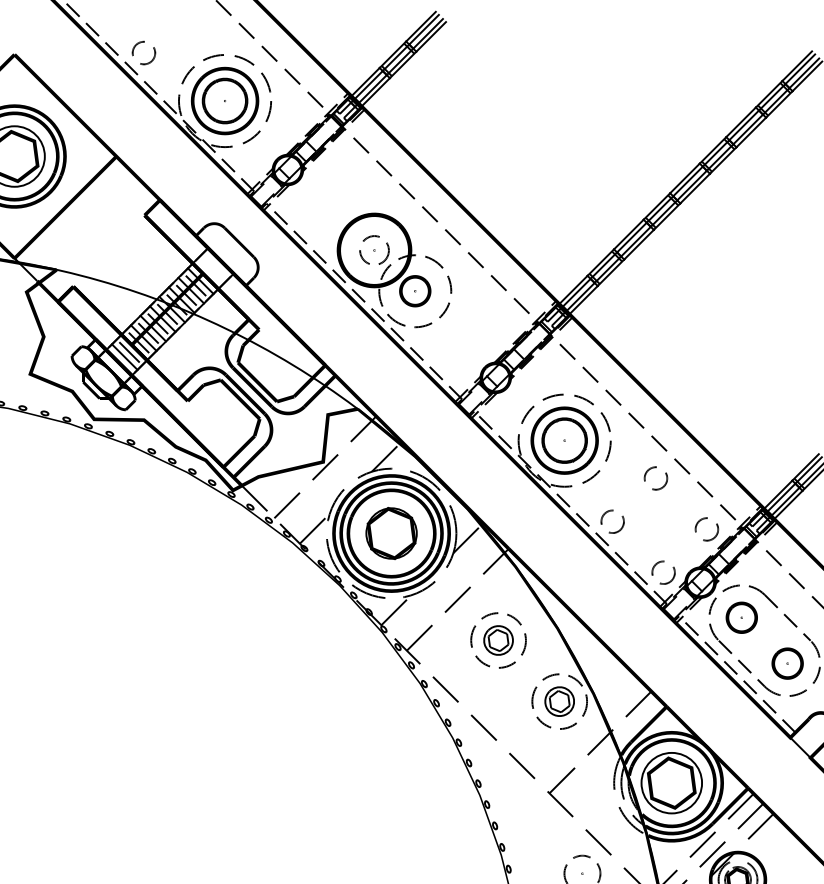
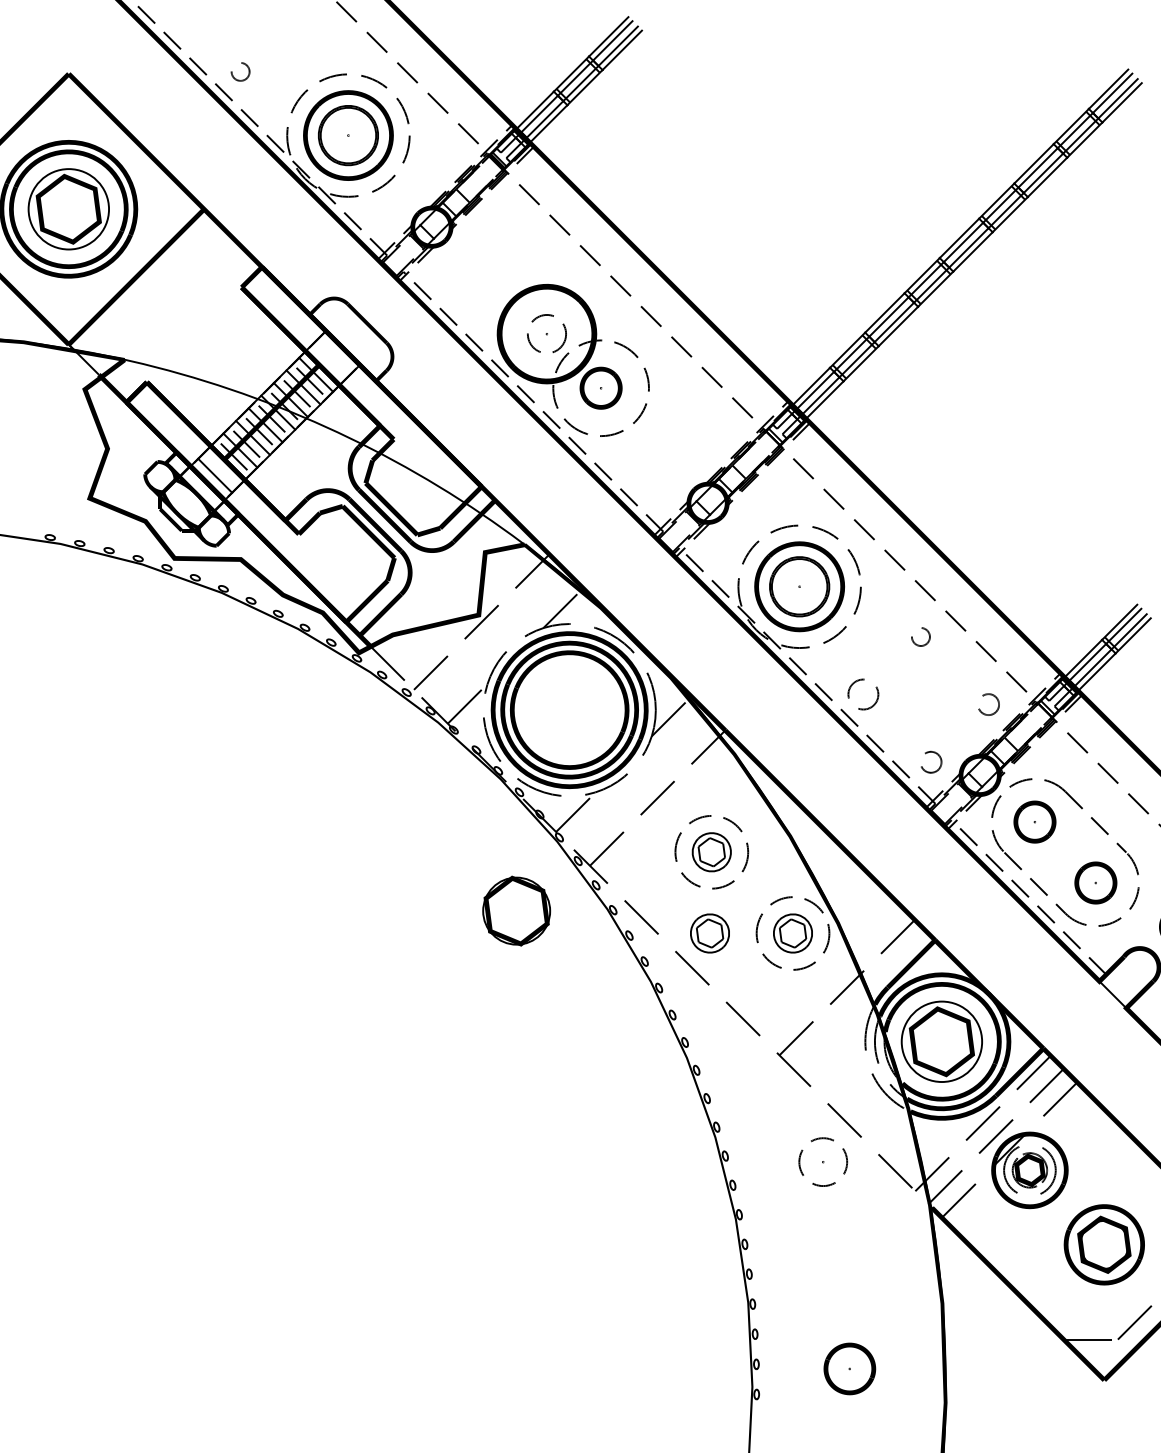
circle: (143, 52) -> (240, 71), size x0.6
line: (129, 352) -> (221, 469), removed
circle: (655, 478) -> (920, 636), size x0.6
circle: (706, 529) -> (988, 704), size x0.7
part: (391, 533) -> (516, 910), moved
circle: (663, 572) -> (930, 762), size x0.7
part: (496, 701) -> (709, 933), added

